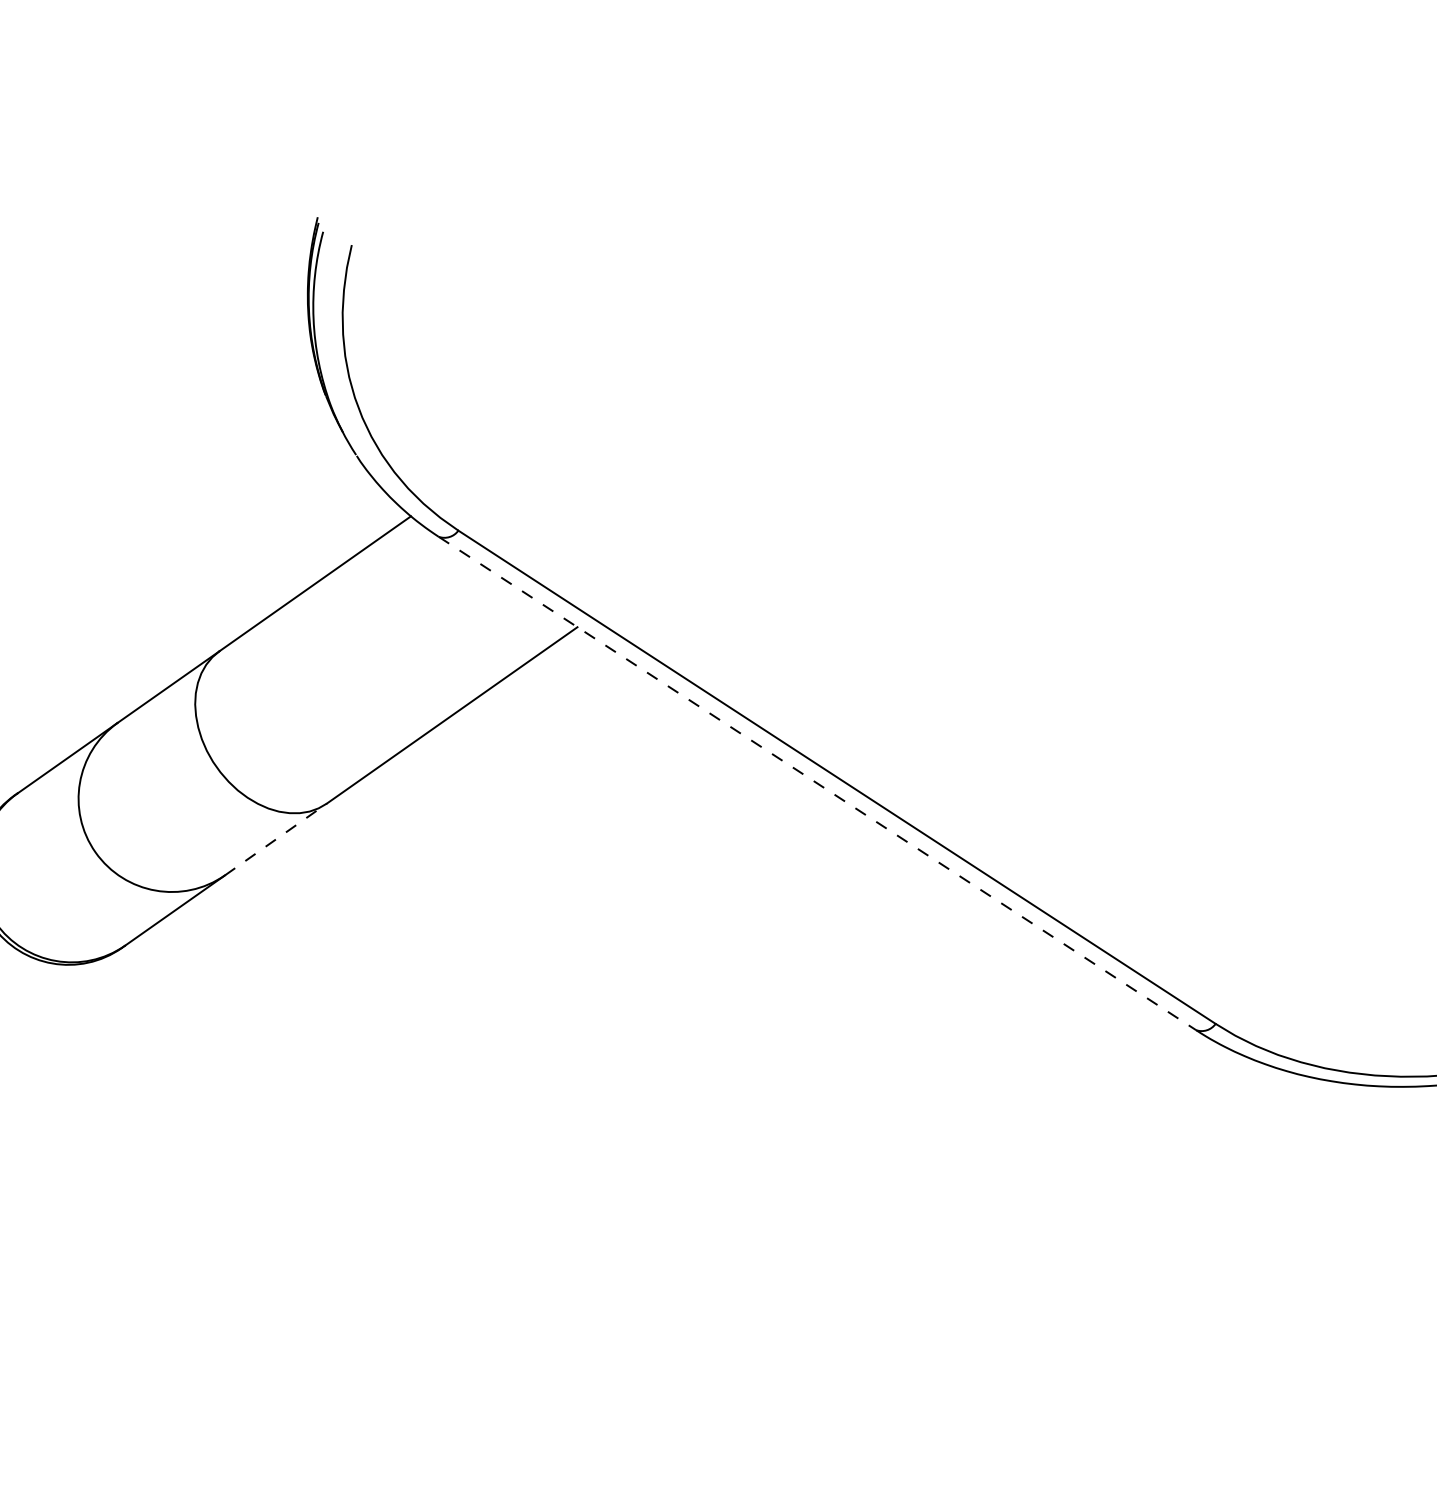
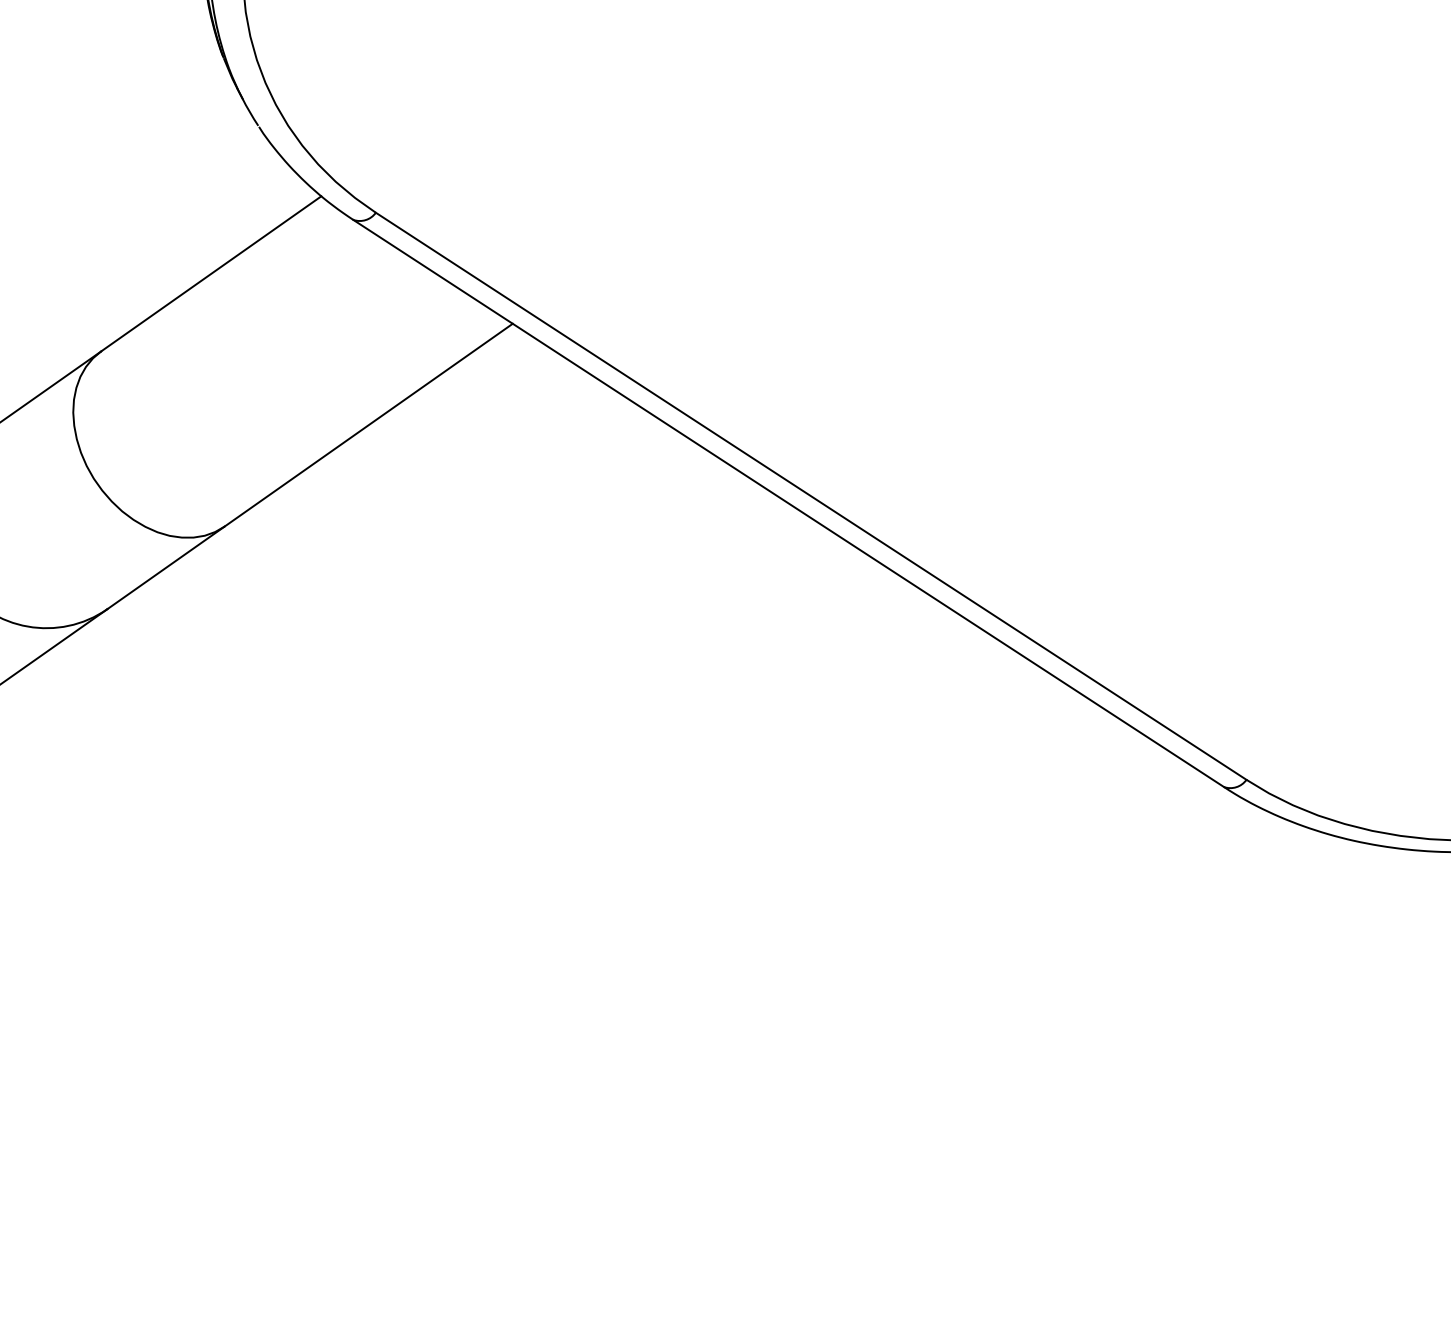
line: (817, 783) -> (788, 503), dashed -> solid
line: (276, 839) -> (166, 567), dashed -> solid

